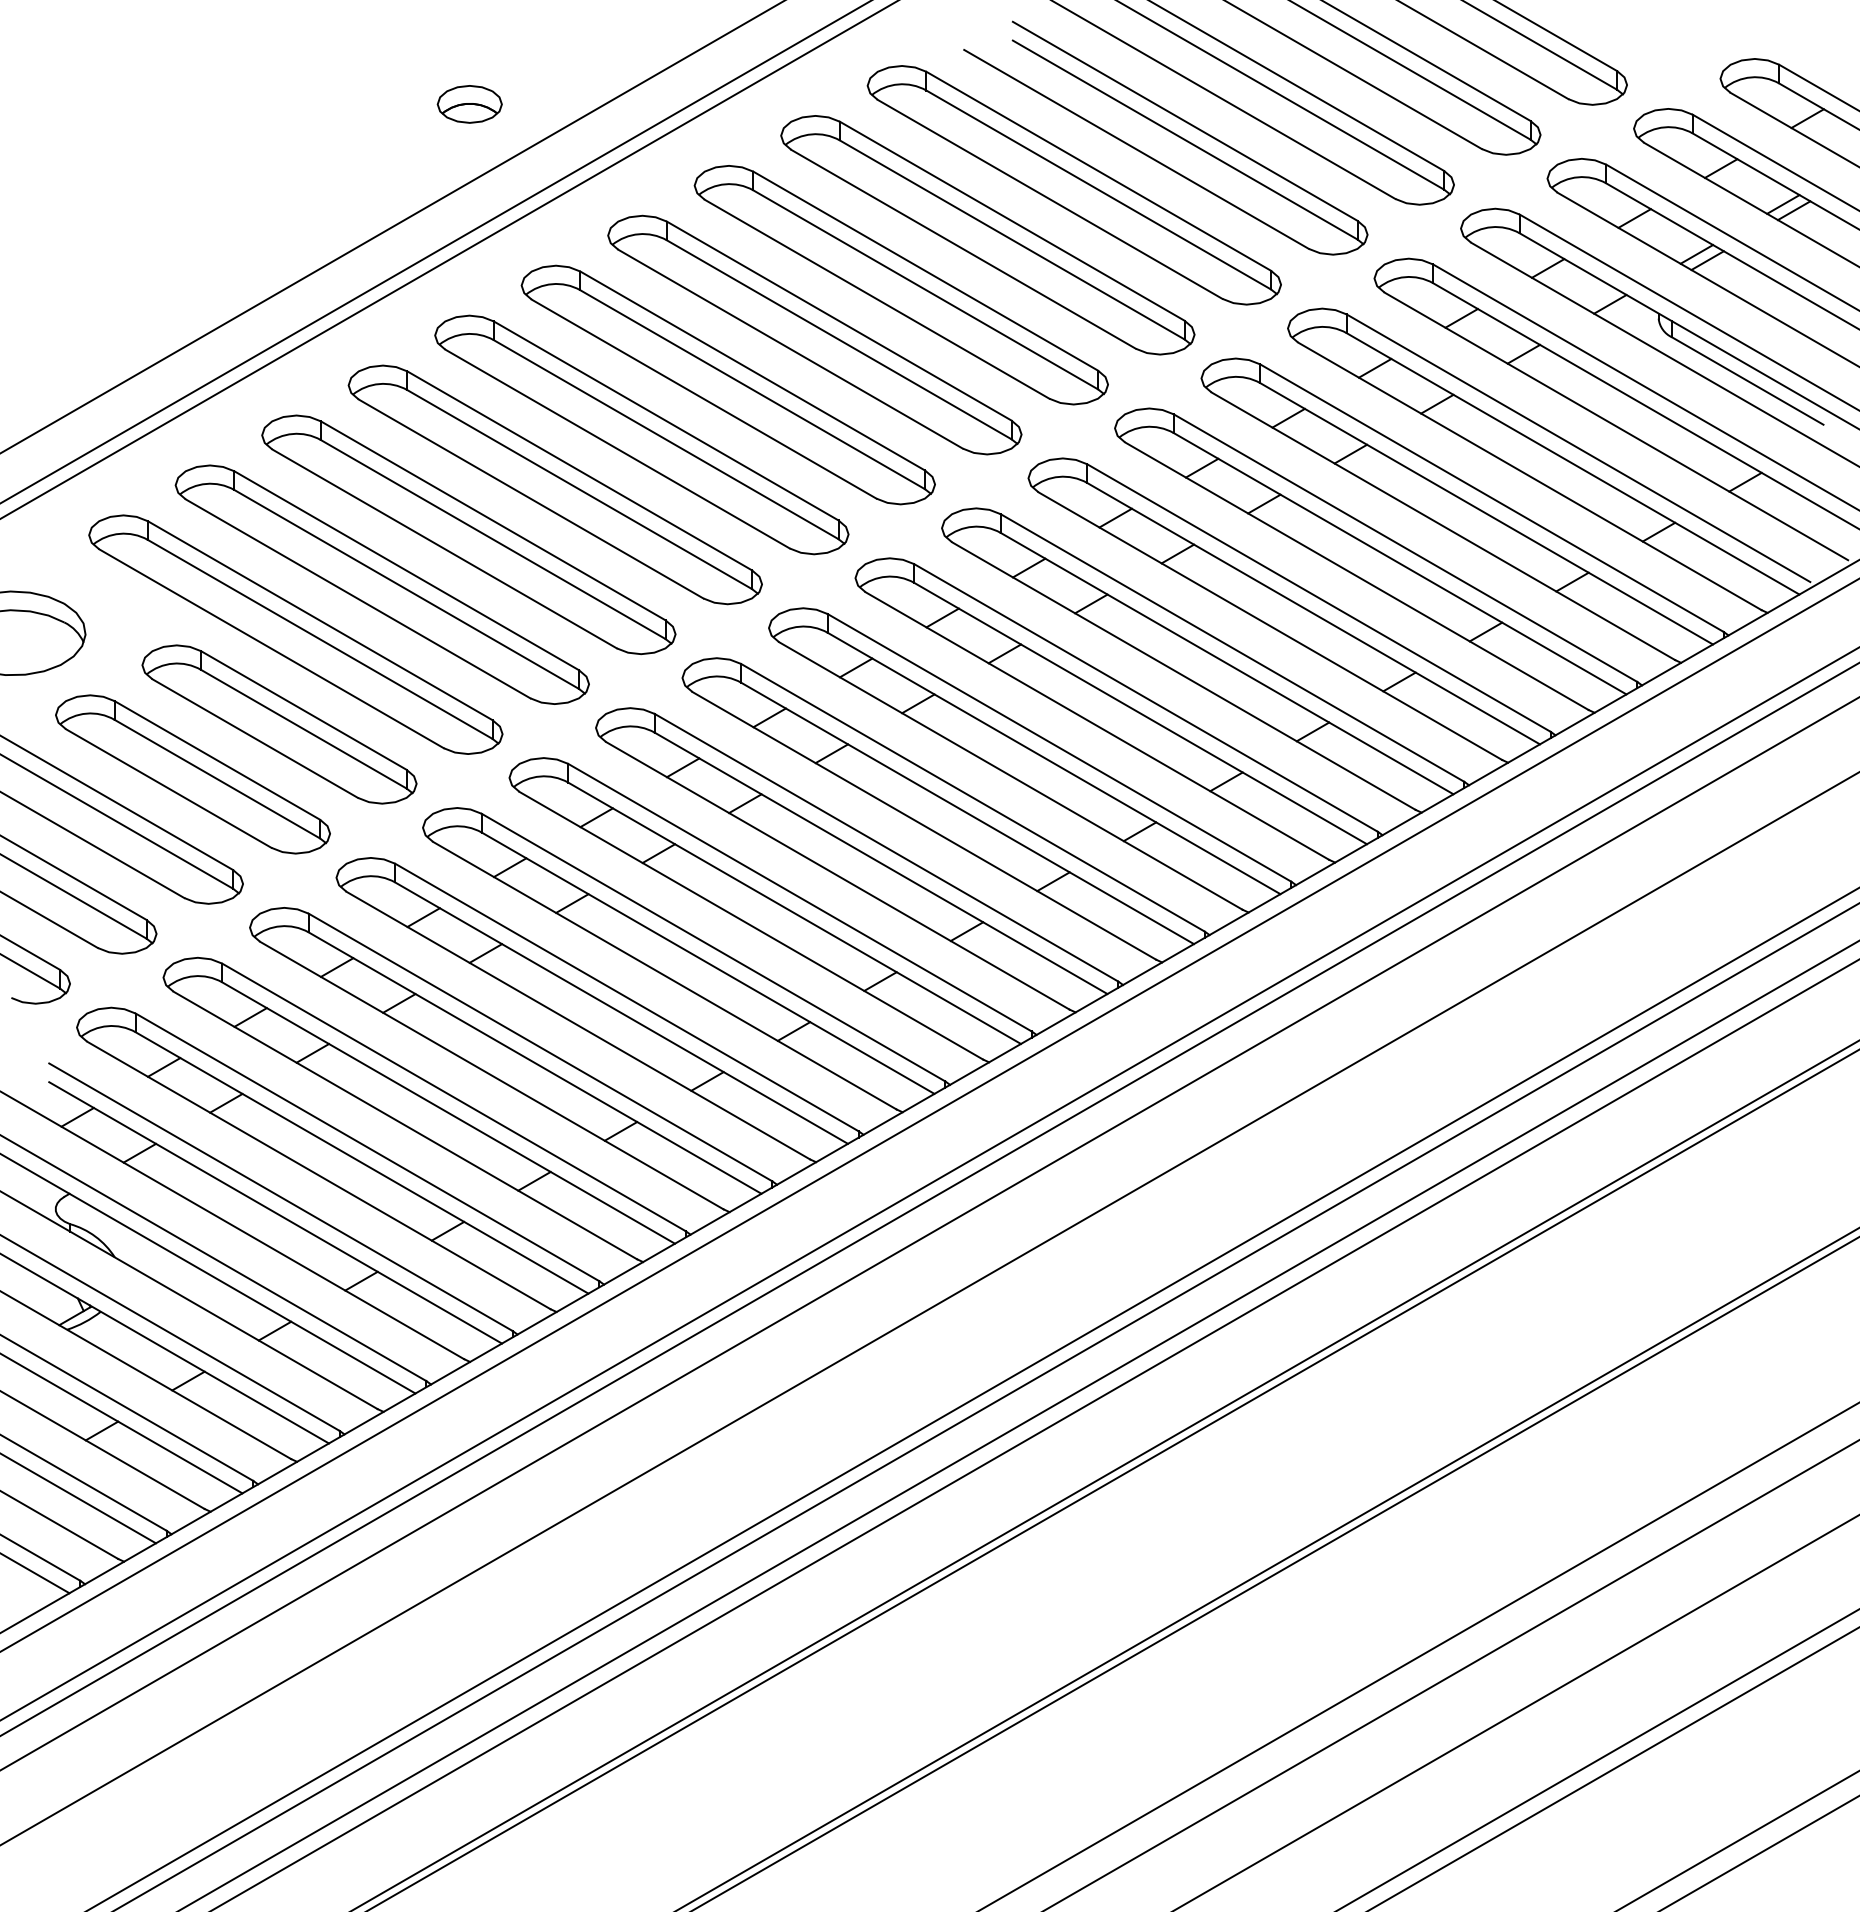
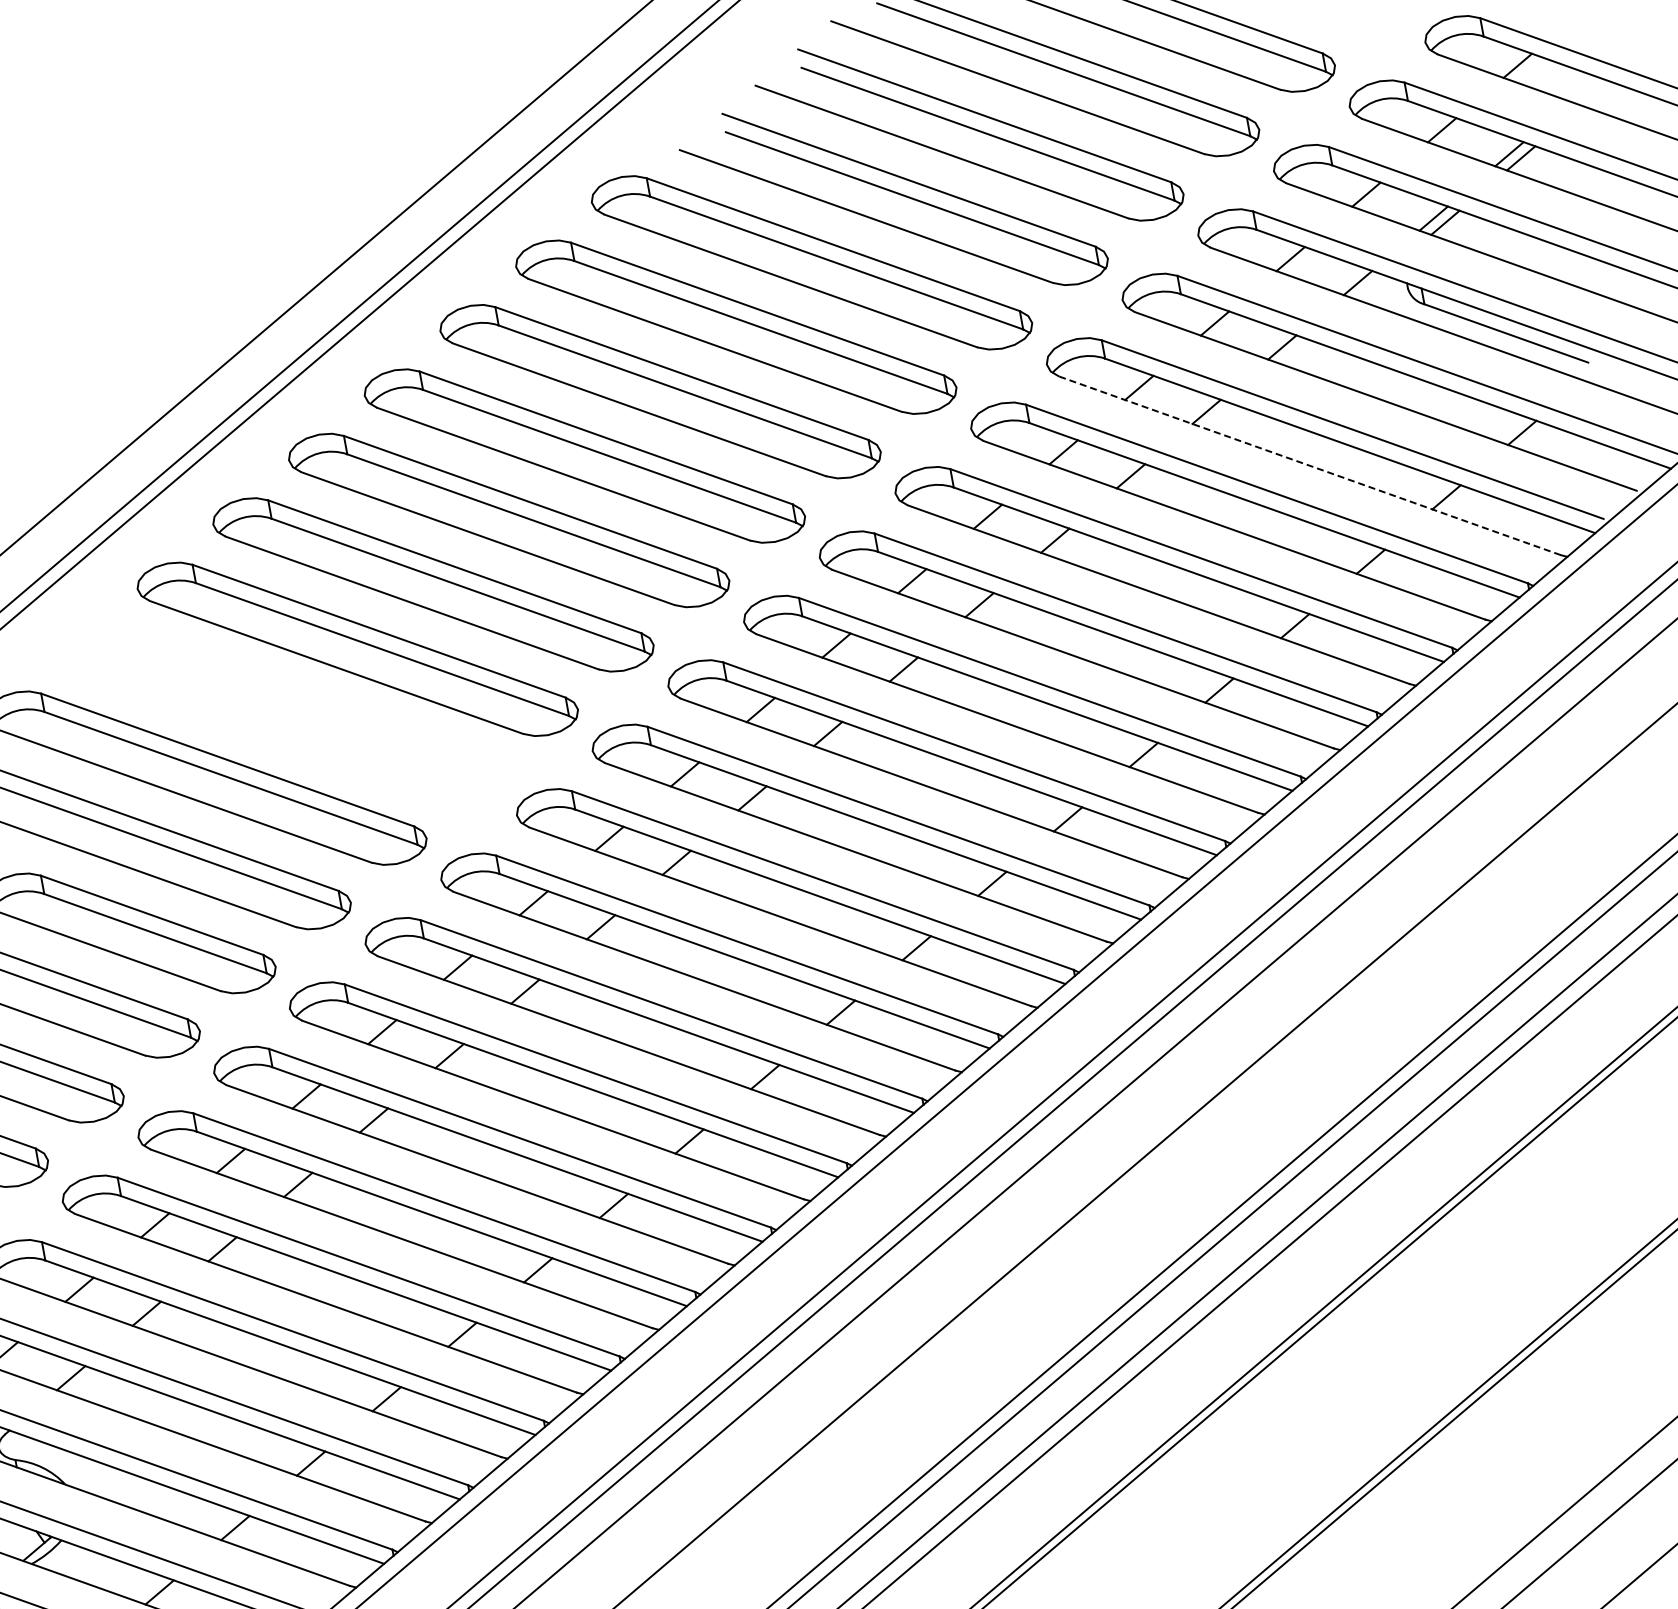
part: (469, 104) -> (205, 292), removed
line: (1529, 476) -> (1309, 466), solid -> dashed
part: (468, 534) -> (281, 713), removed

